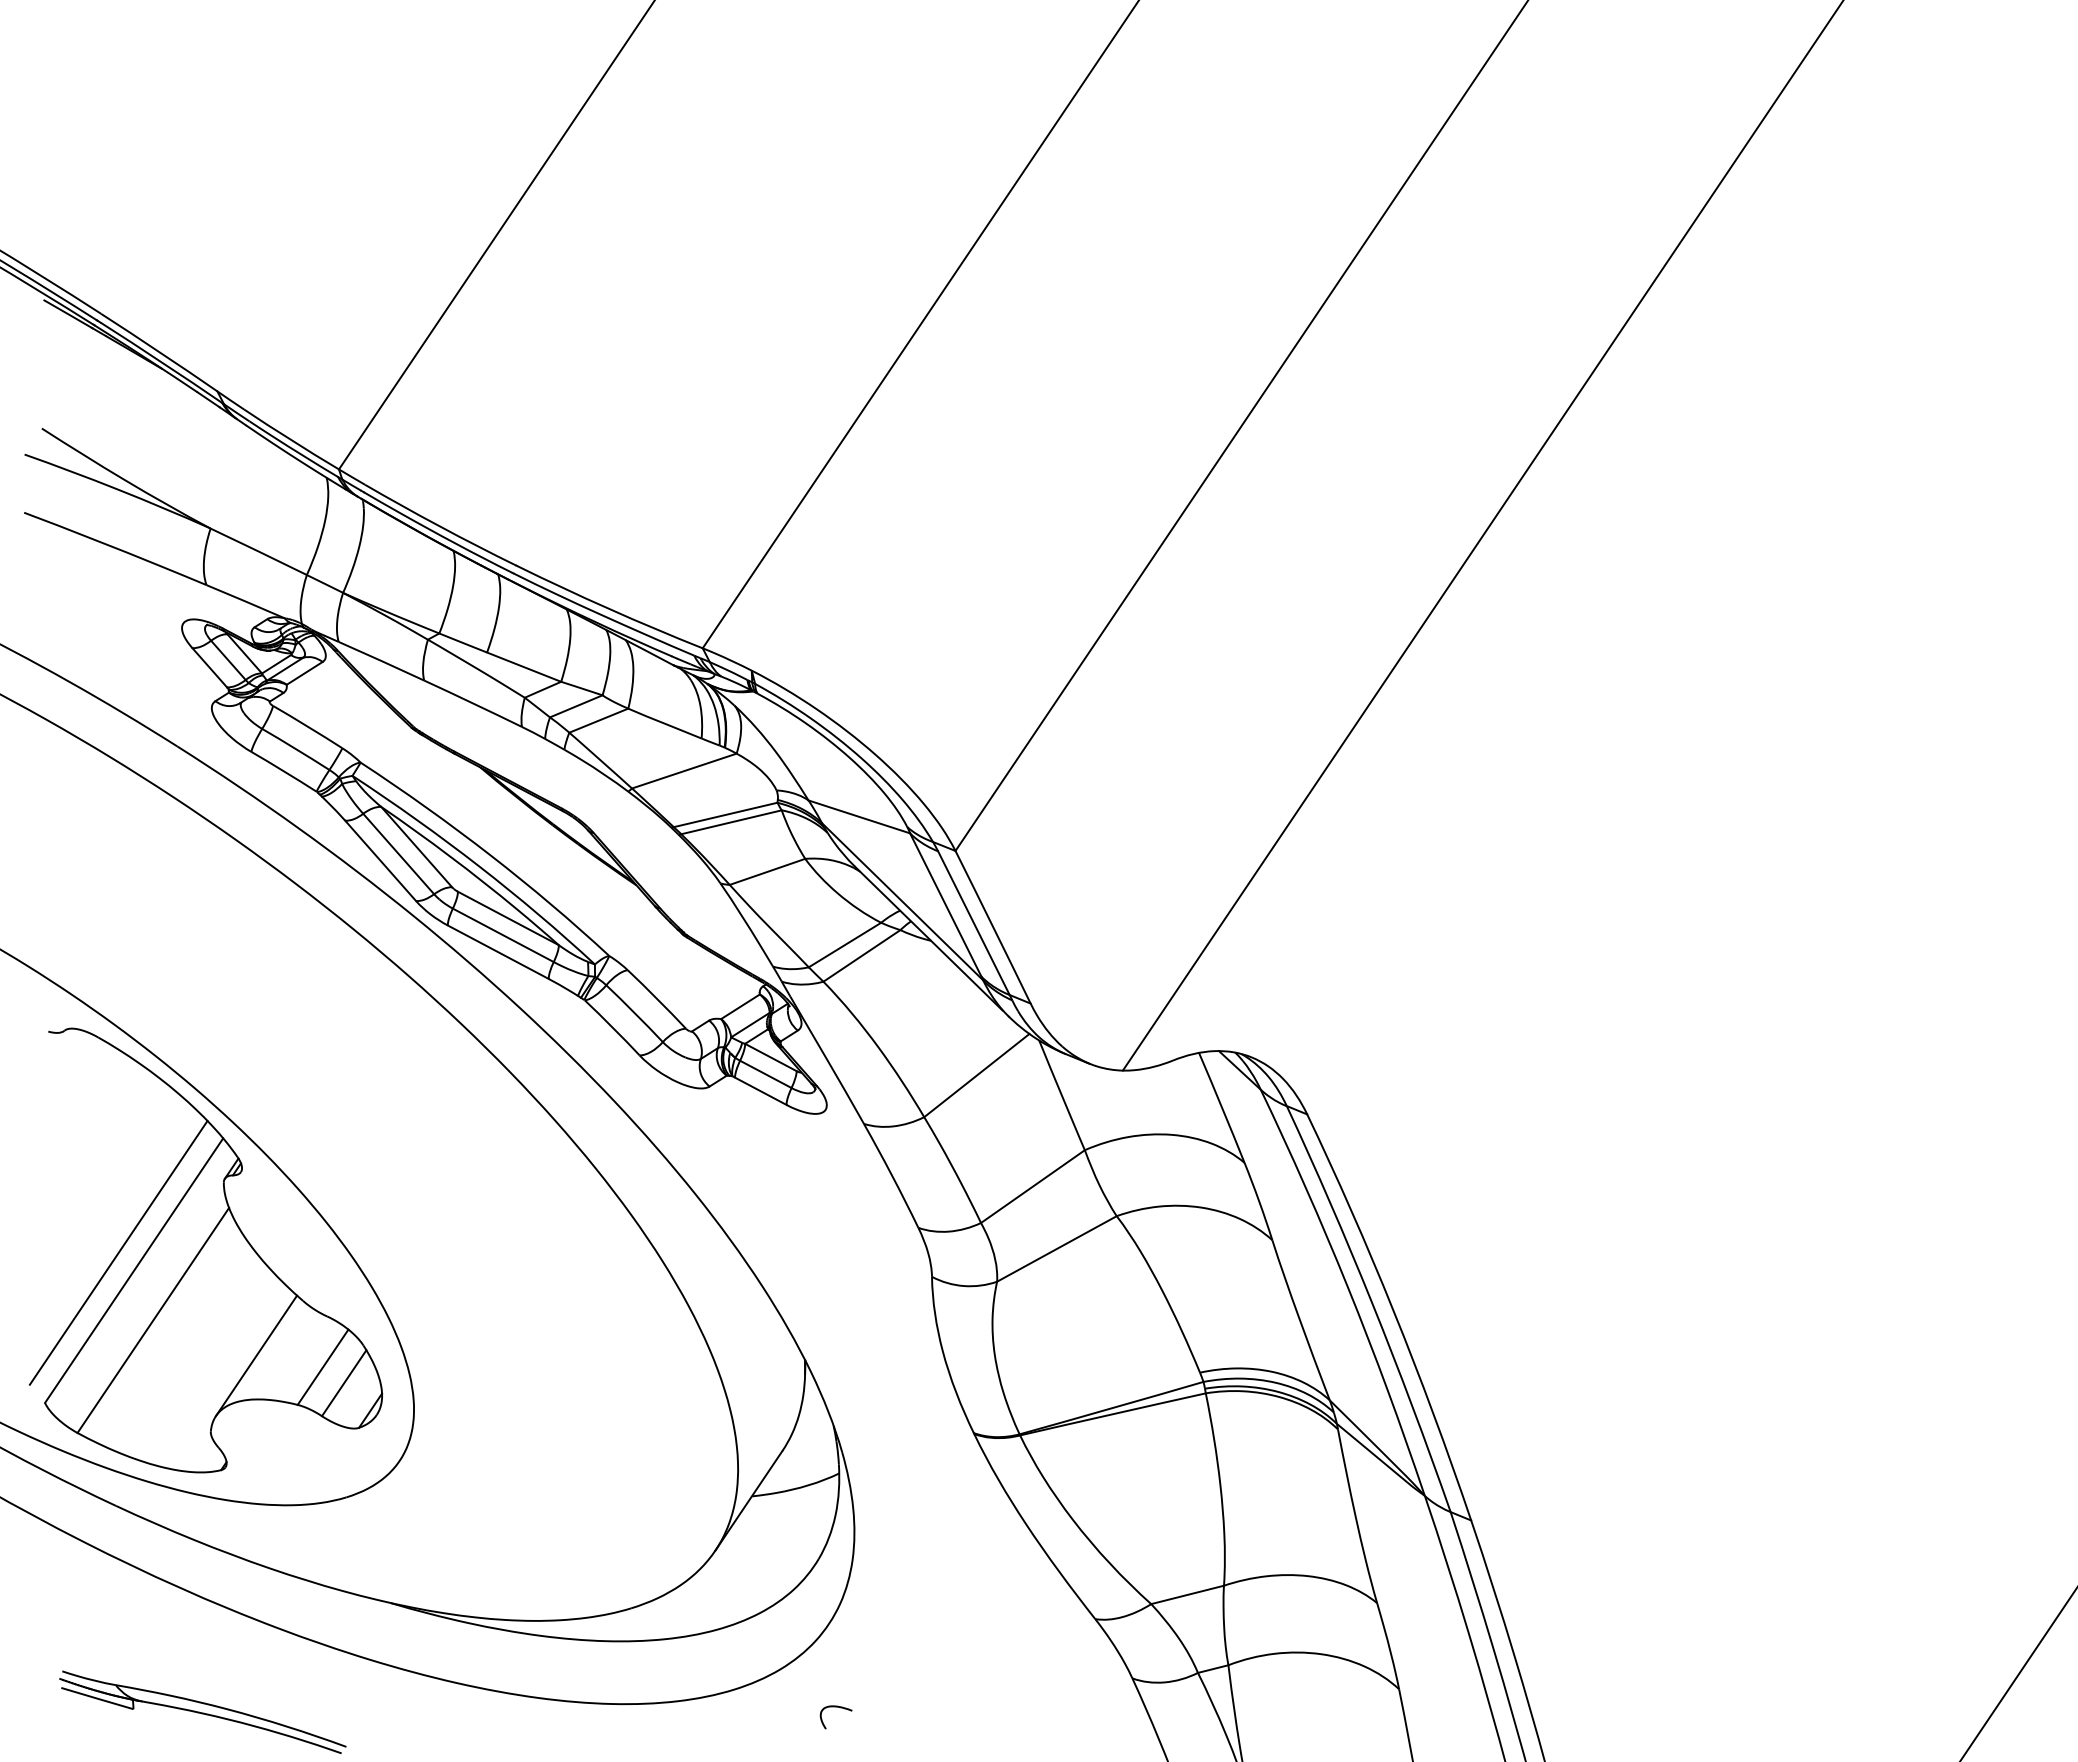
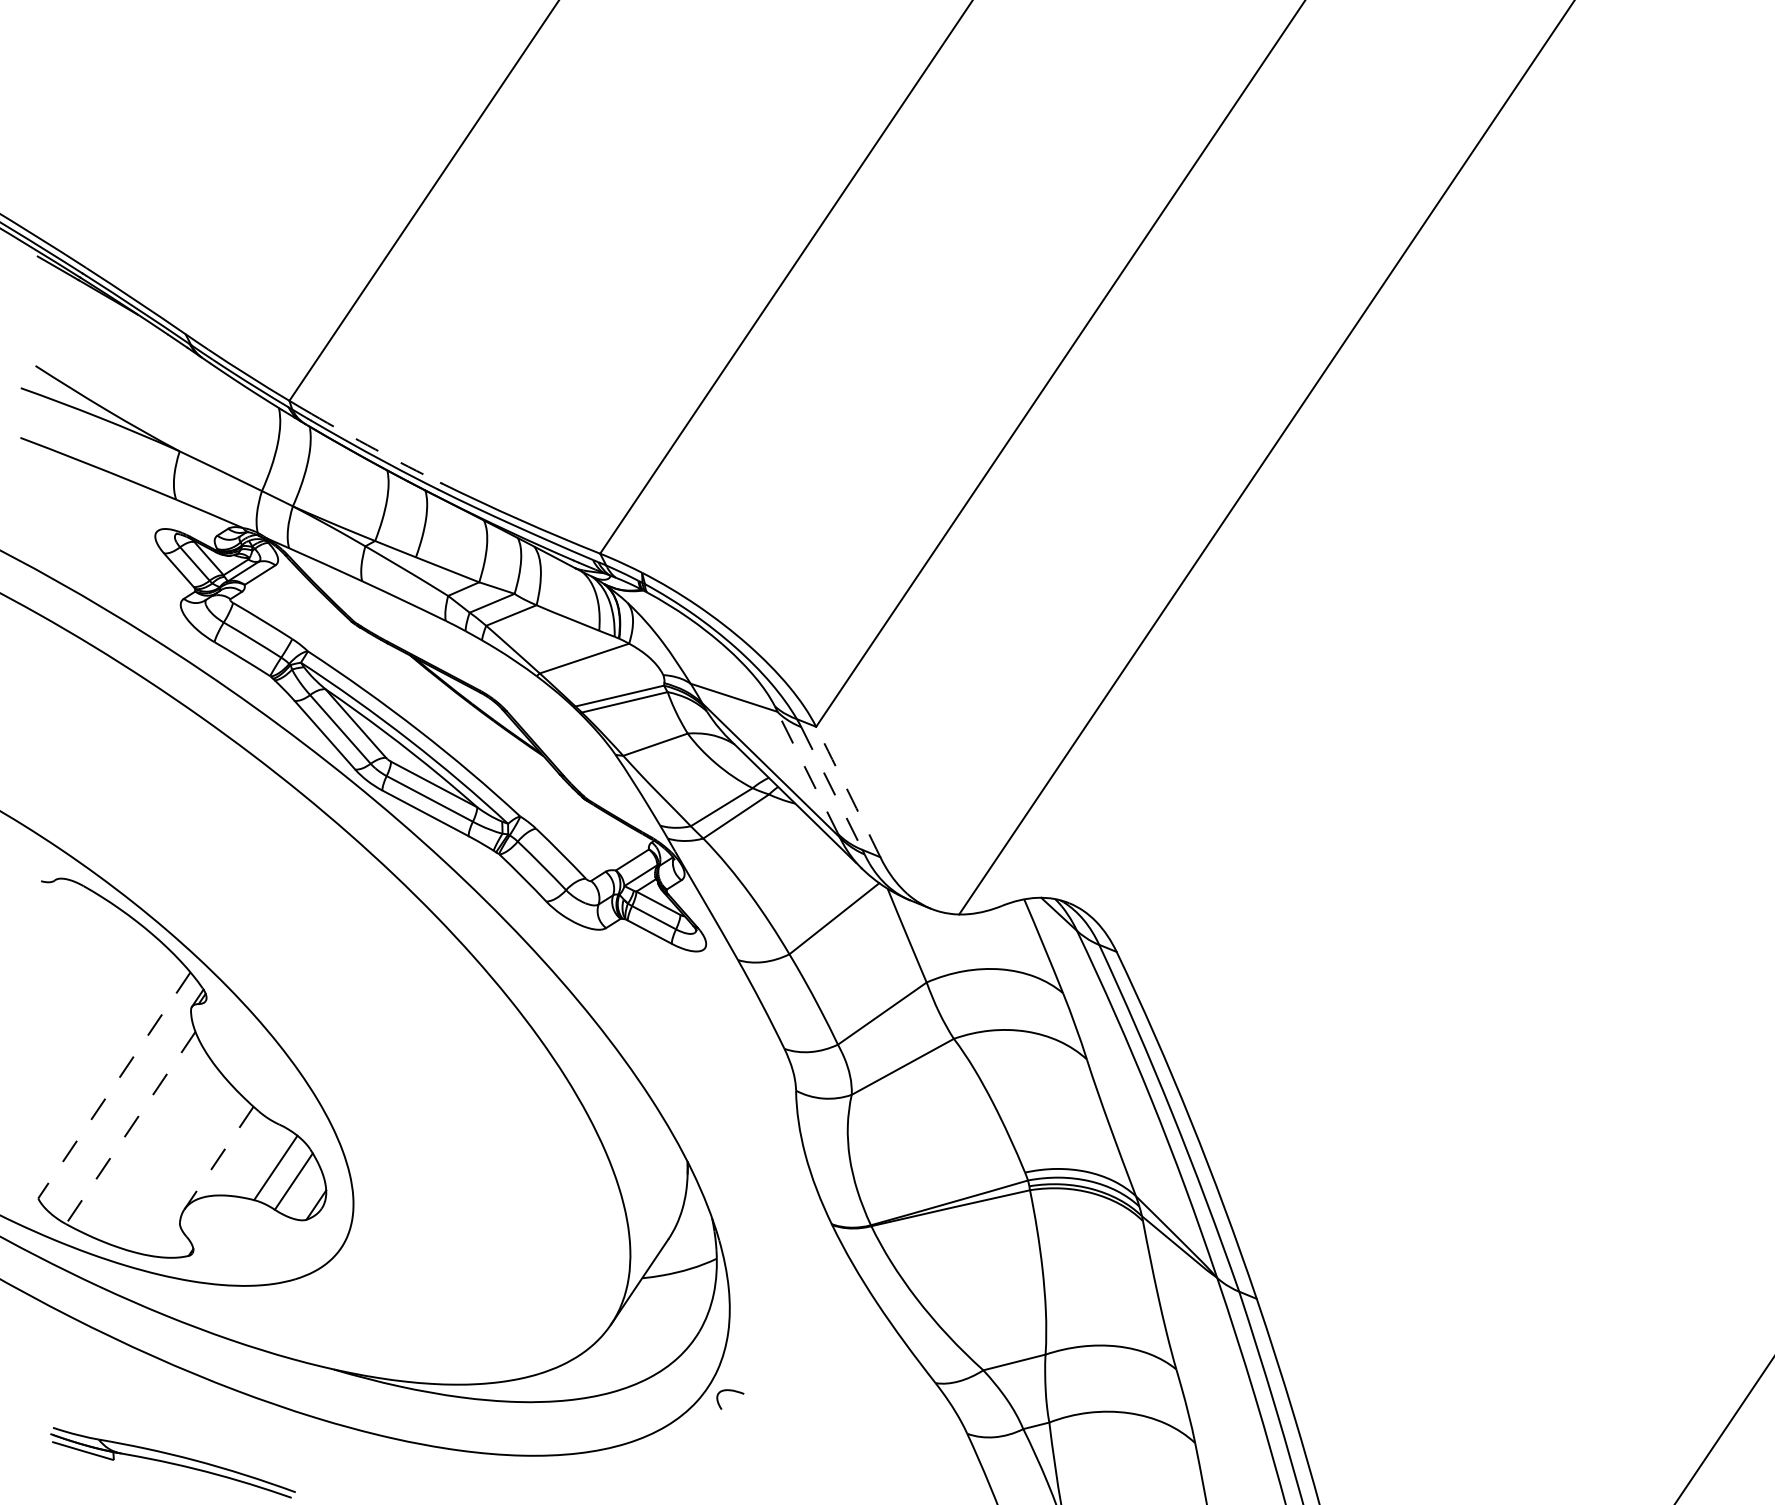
arc: (440, 526) -> (376, 449), solid -> dashed
line: (945, 904) -> (807, 772), solid -> dashed
line: (974, 923) -> (832, 788), solid -> dashed
arc: (993, 927) -> (848, 792), solid -> dashed
line: (118, 1252) -> (101, 1069), removed
line: (133, 1271) -> (113, 1086), solid -> dashed
line: (153, 1320) -> (130, 1128), solid -> dashed
line: (256, 1355) -> (218, 1157), solid -> dashed
curve: (835, 1707) -> (729, 1391), moved

